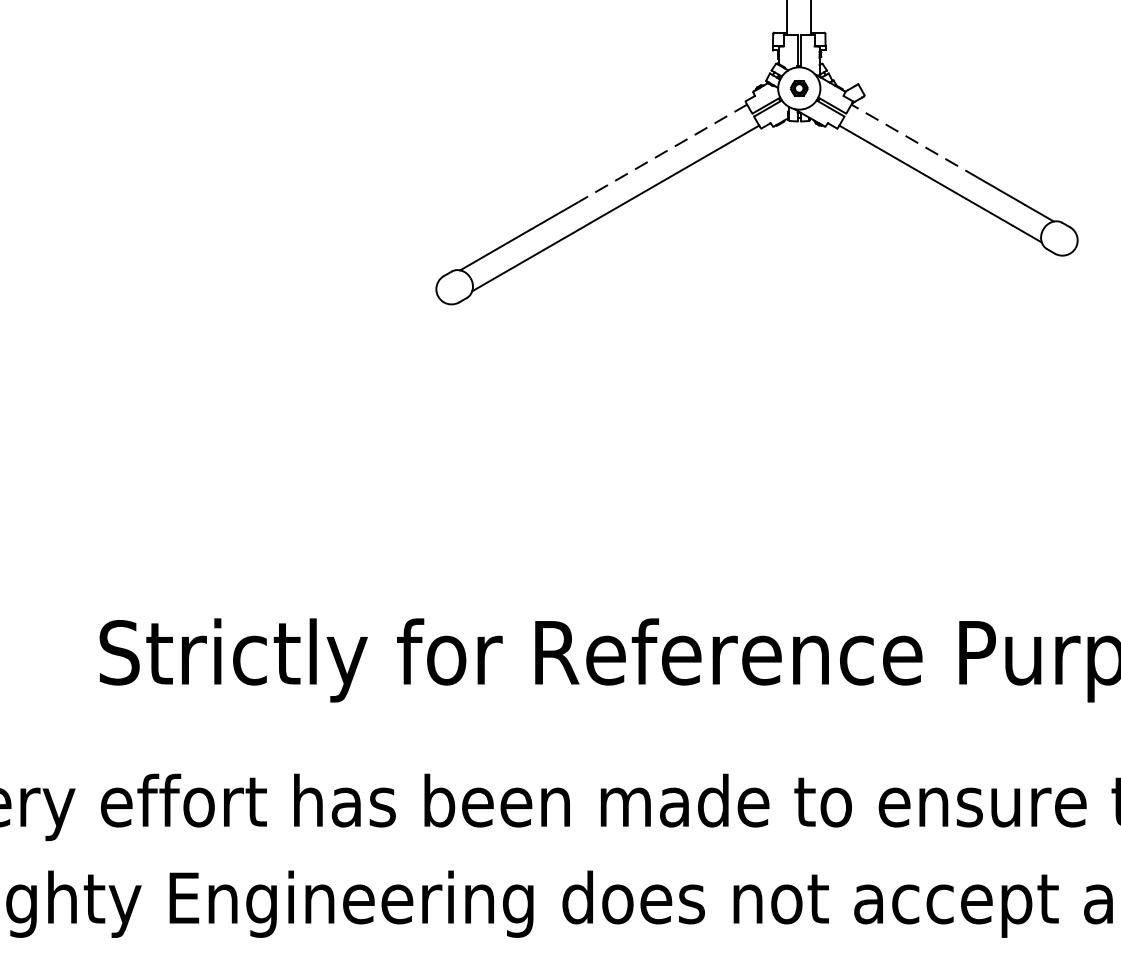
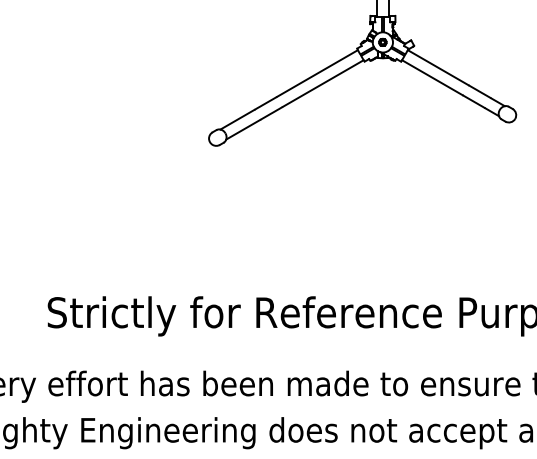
line: (915, 140) -> (438, 67), dashed -> solid
line: (662, 153) -> (317, 73), dashed -> solid

